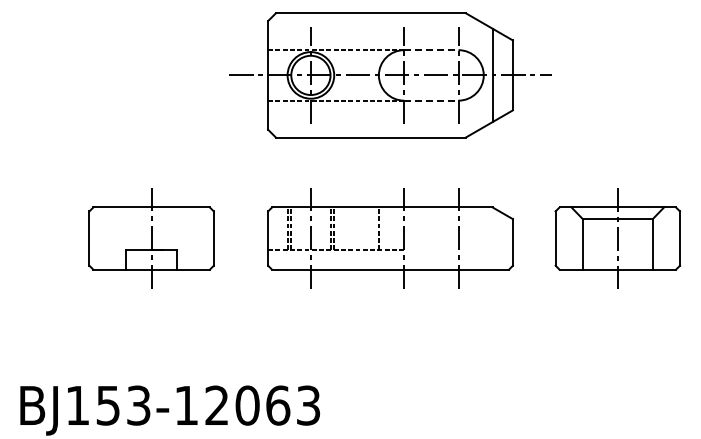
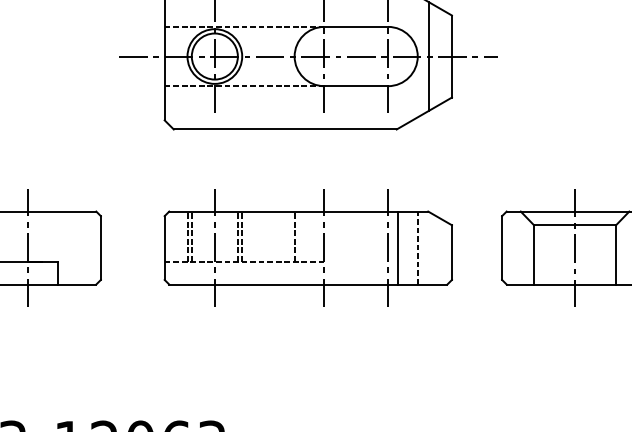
line: (431, 50) -> (356, 27), dashed -> solid
line: (431, 100) -> (356, 85), dashed -> solid
line: (466, 238) -> (397, 247), added
line: (484, 238) -> (418, 247), added

